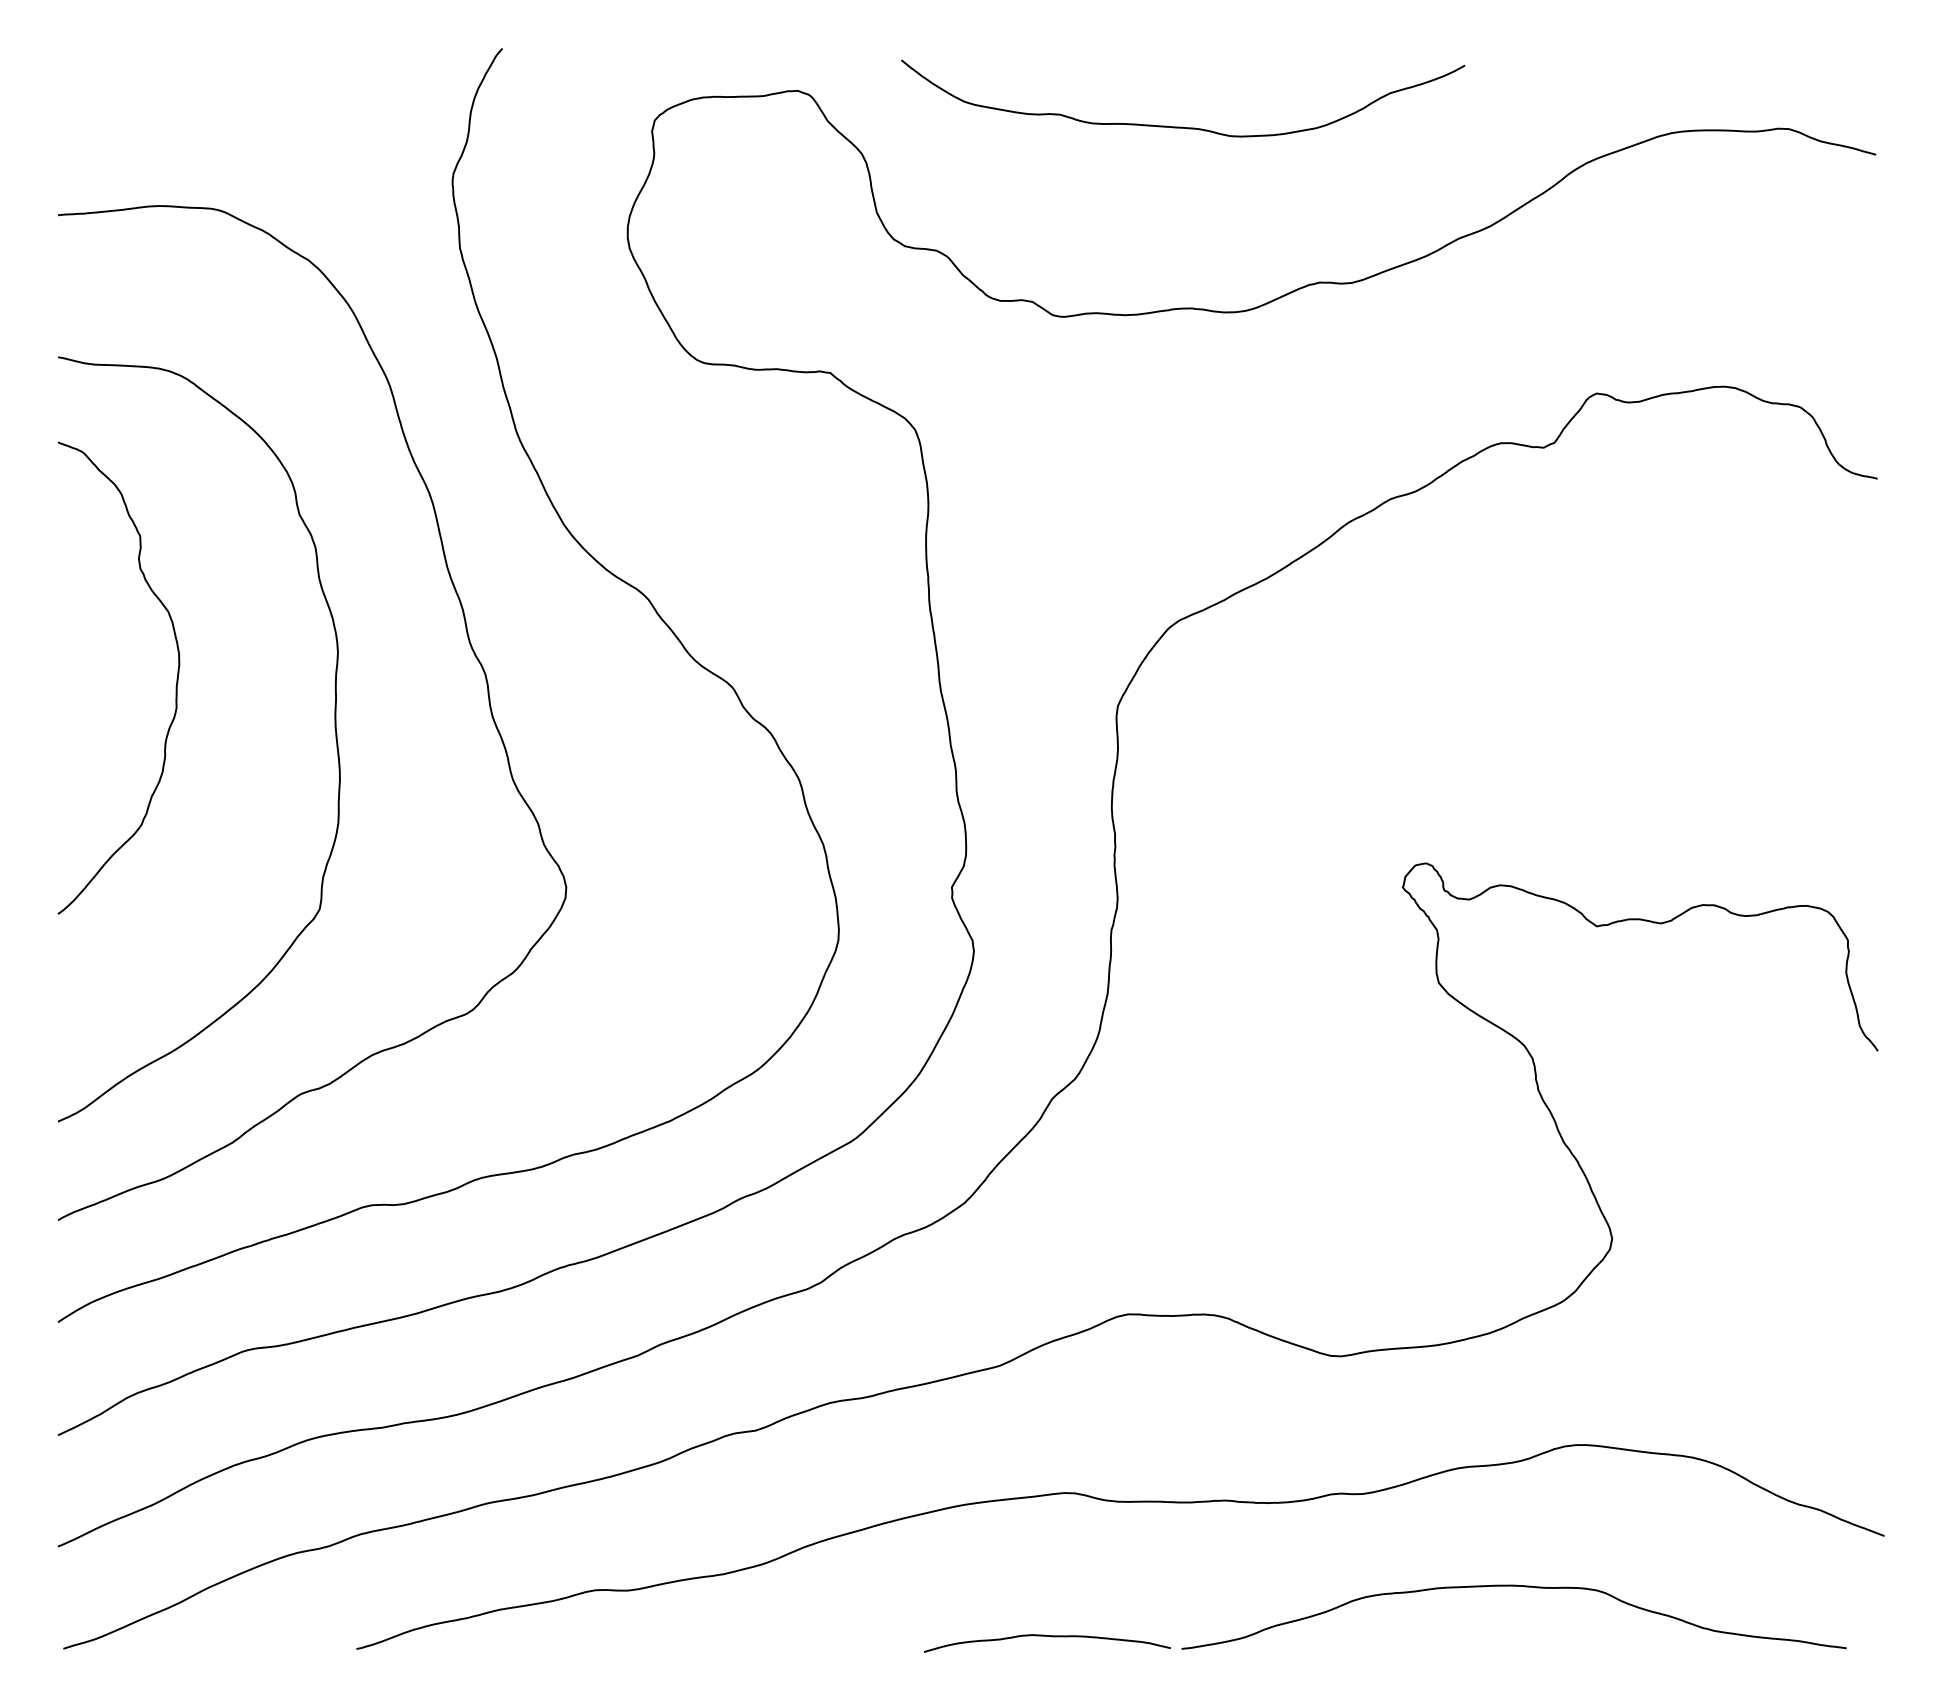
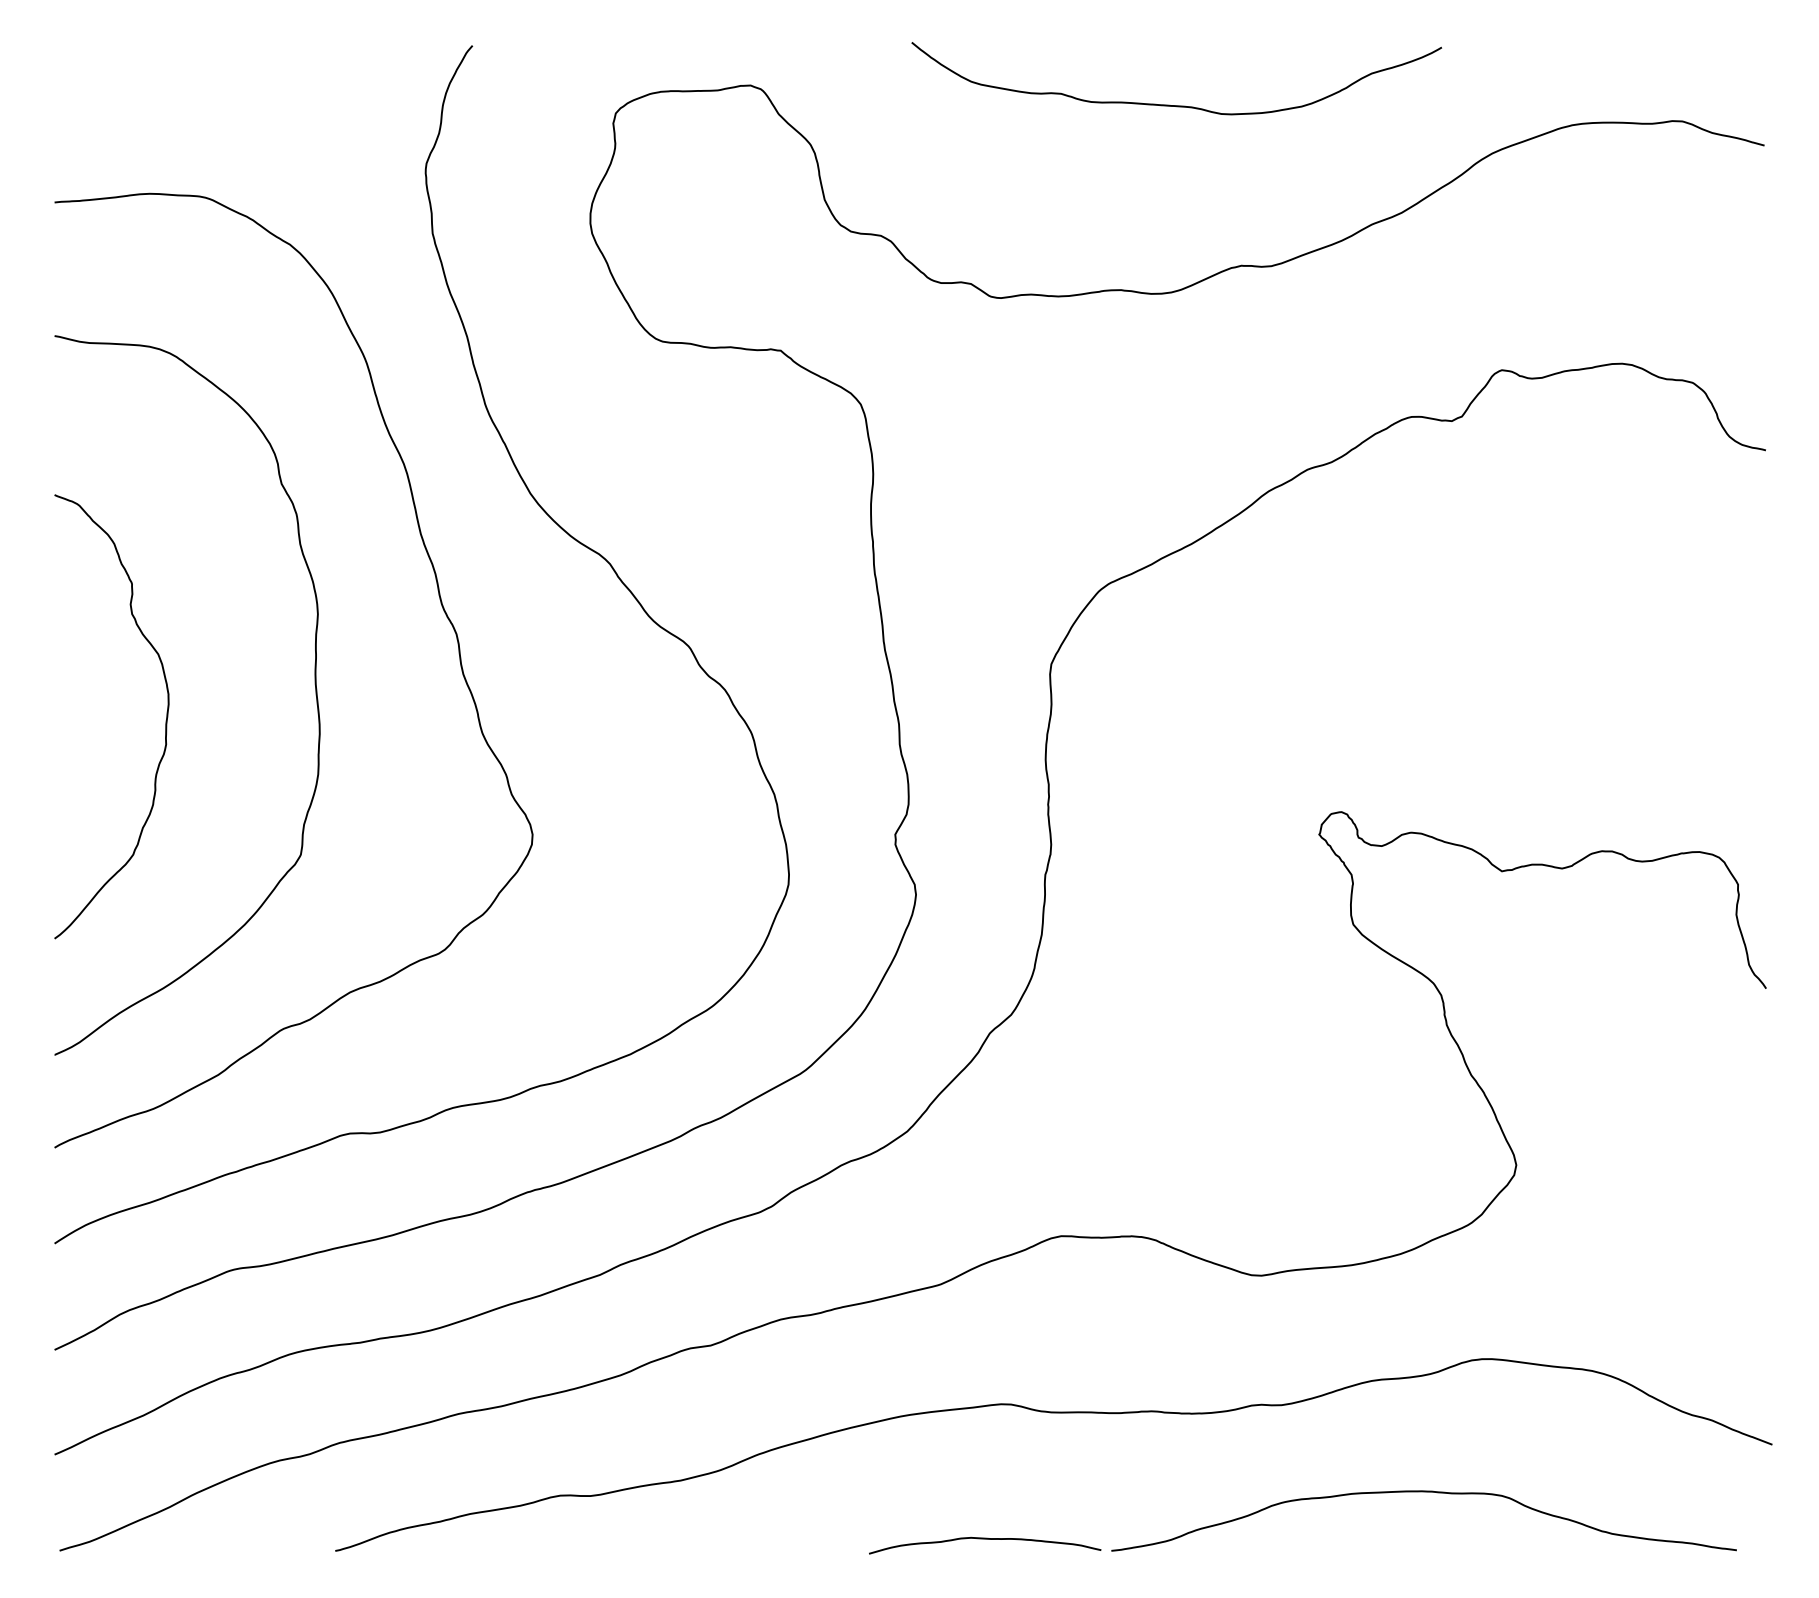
curve: (1182, 126) -> (1176, 104), moved
curve: (175, 686) -> (165, 724), moved

